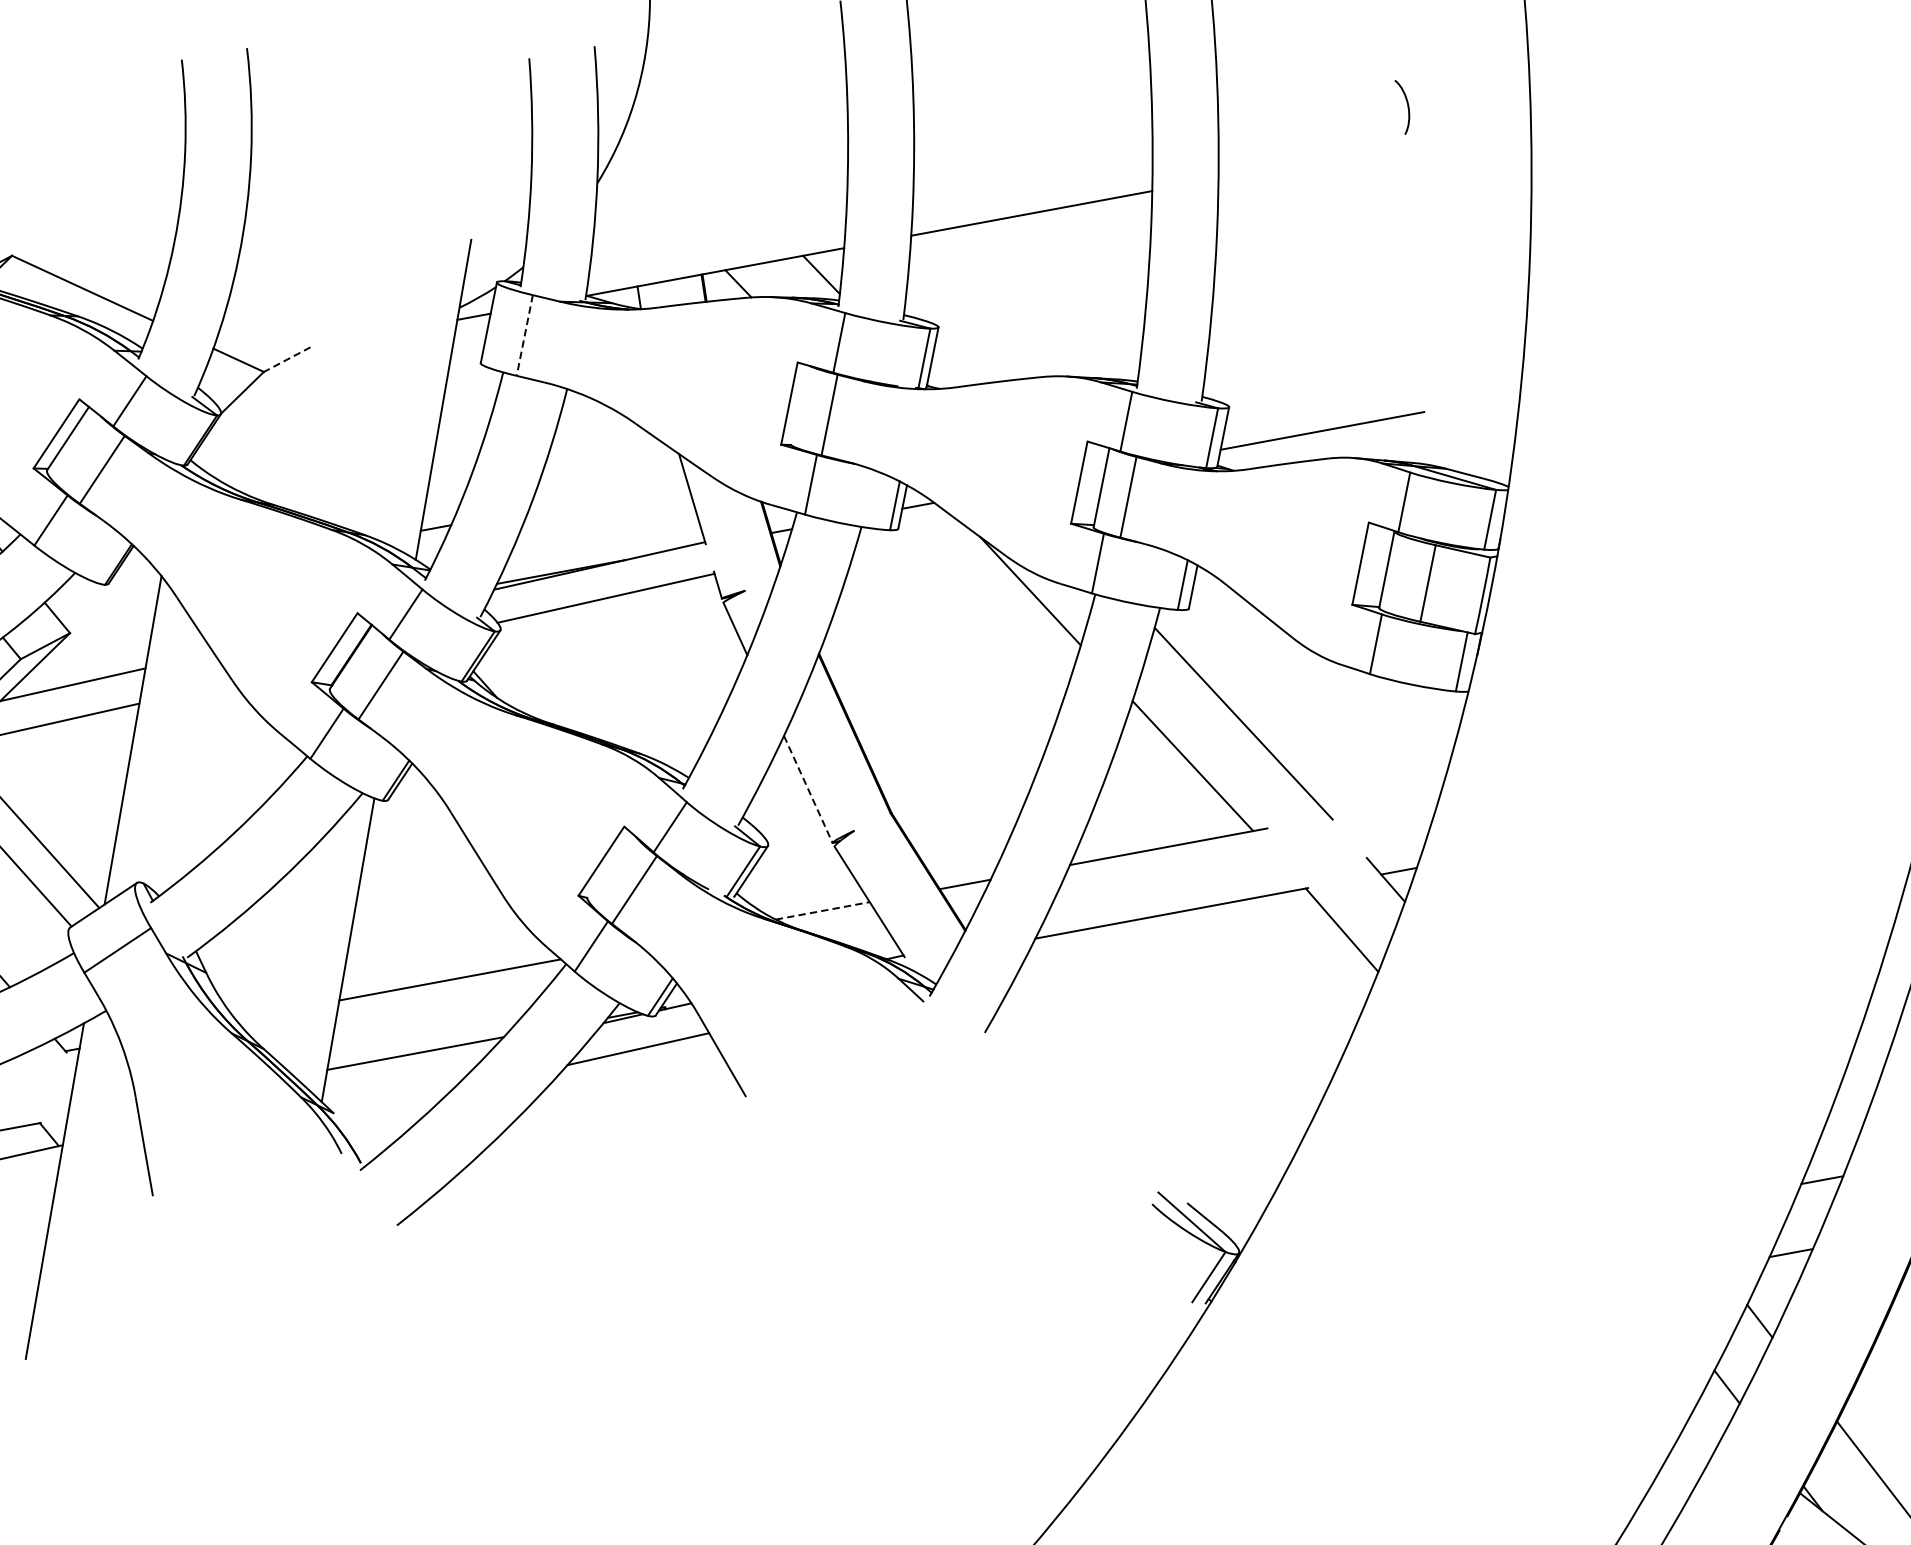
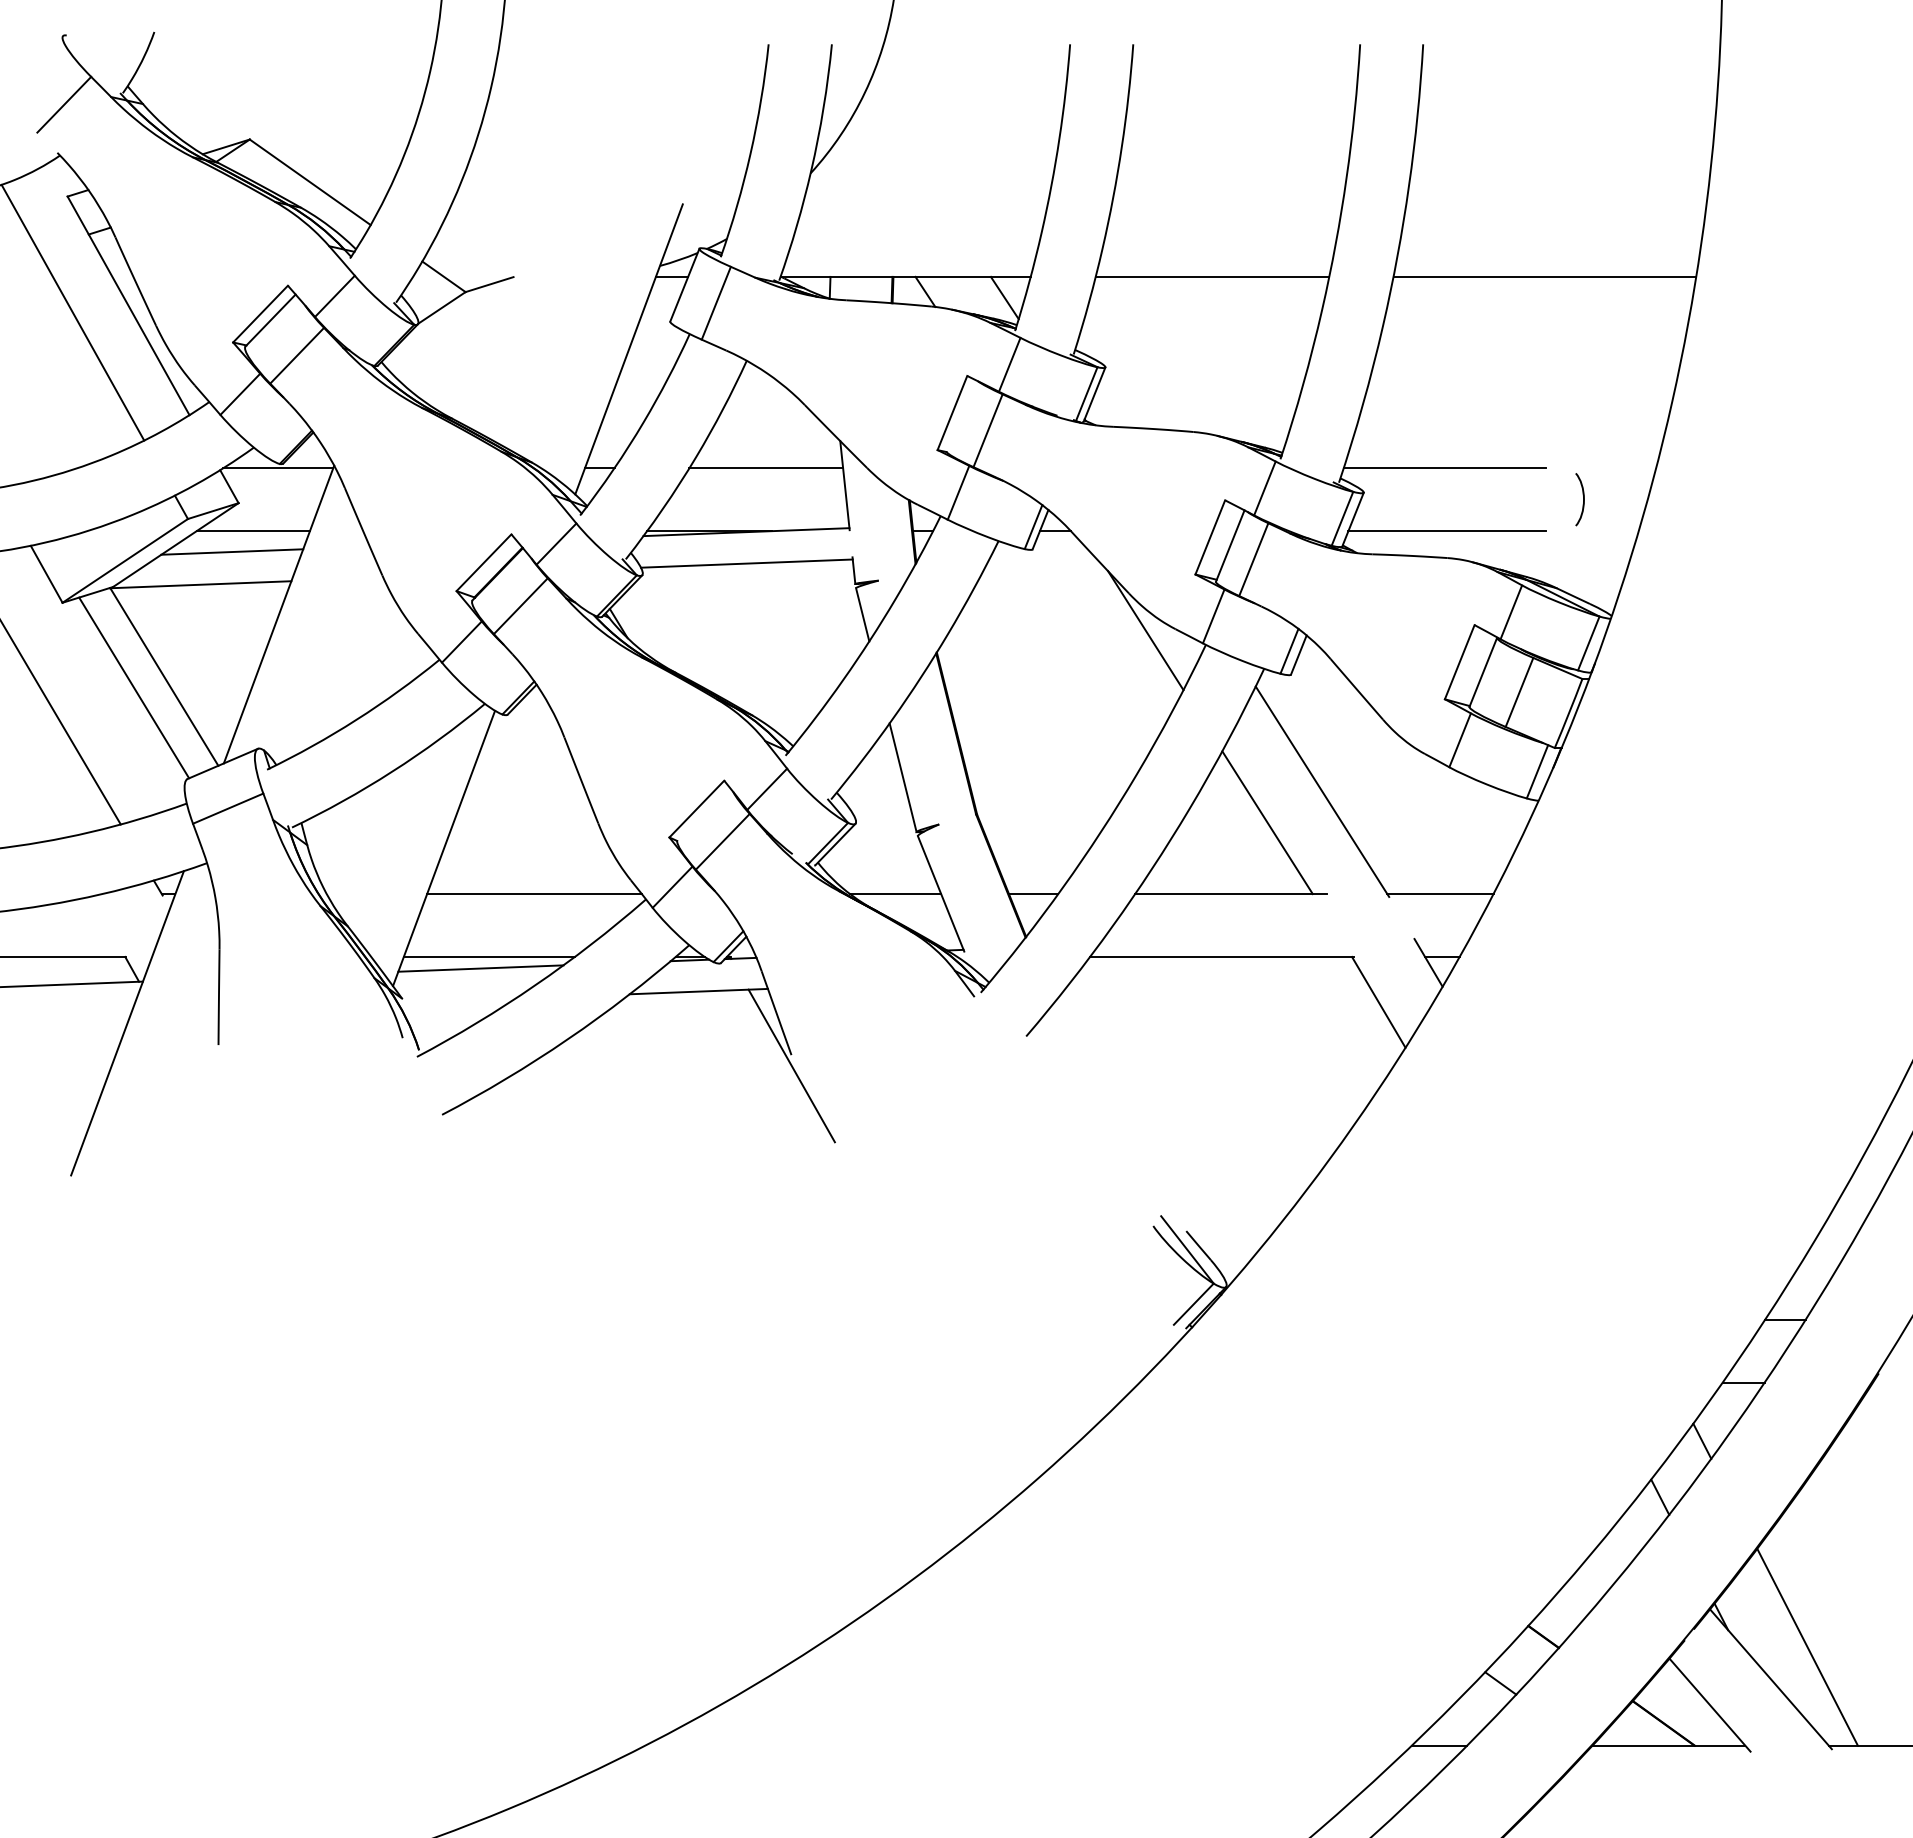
curve: (1407, 105) -> (1583, 499), moved
line: (1374, 149) -> (1544, 276), added
line: (525, 335) -> (716, 303), dashed -> solid
line: (287, 359) -> (489, 284), dashed -> solid
line: (1307, 366) -> (1444, 468), added
line: (608, 496) -> (766, 468), added
line: (104, 589) -> (278, 468), added
line: (89, 659) -> (252, 531), added
line: (808, 789) -> (903, 777), dashed -> solid
line: (1385, 807) -> (1440, 894), added
line: (822, 911) -> (895, 894), dashed -> solid
line: (408, 1067) -> (480, 968), added
line: (748, 1107) -> (791, 1065), added

